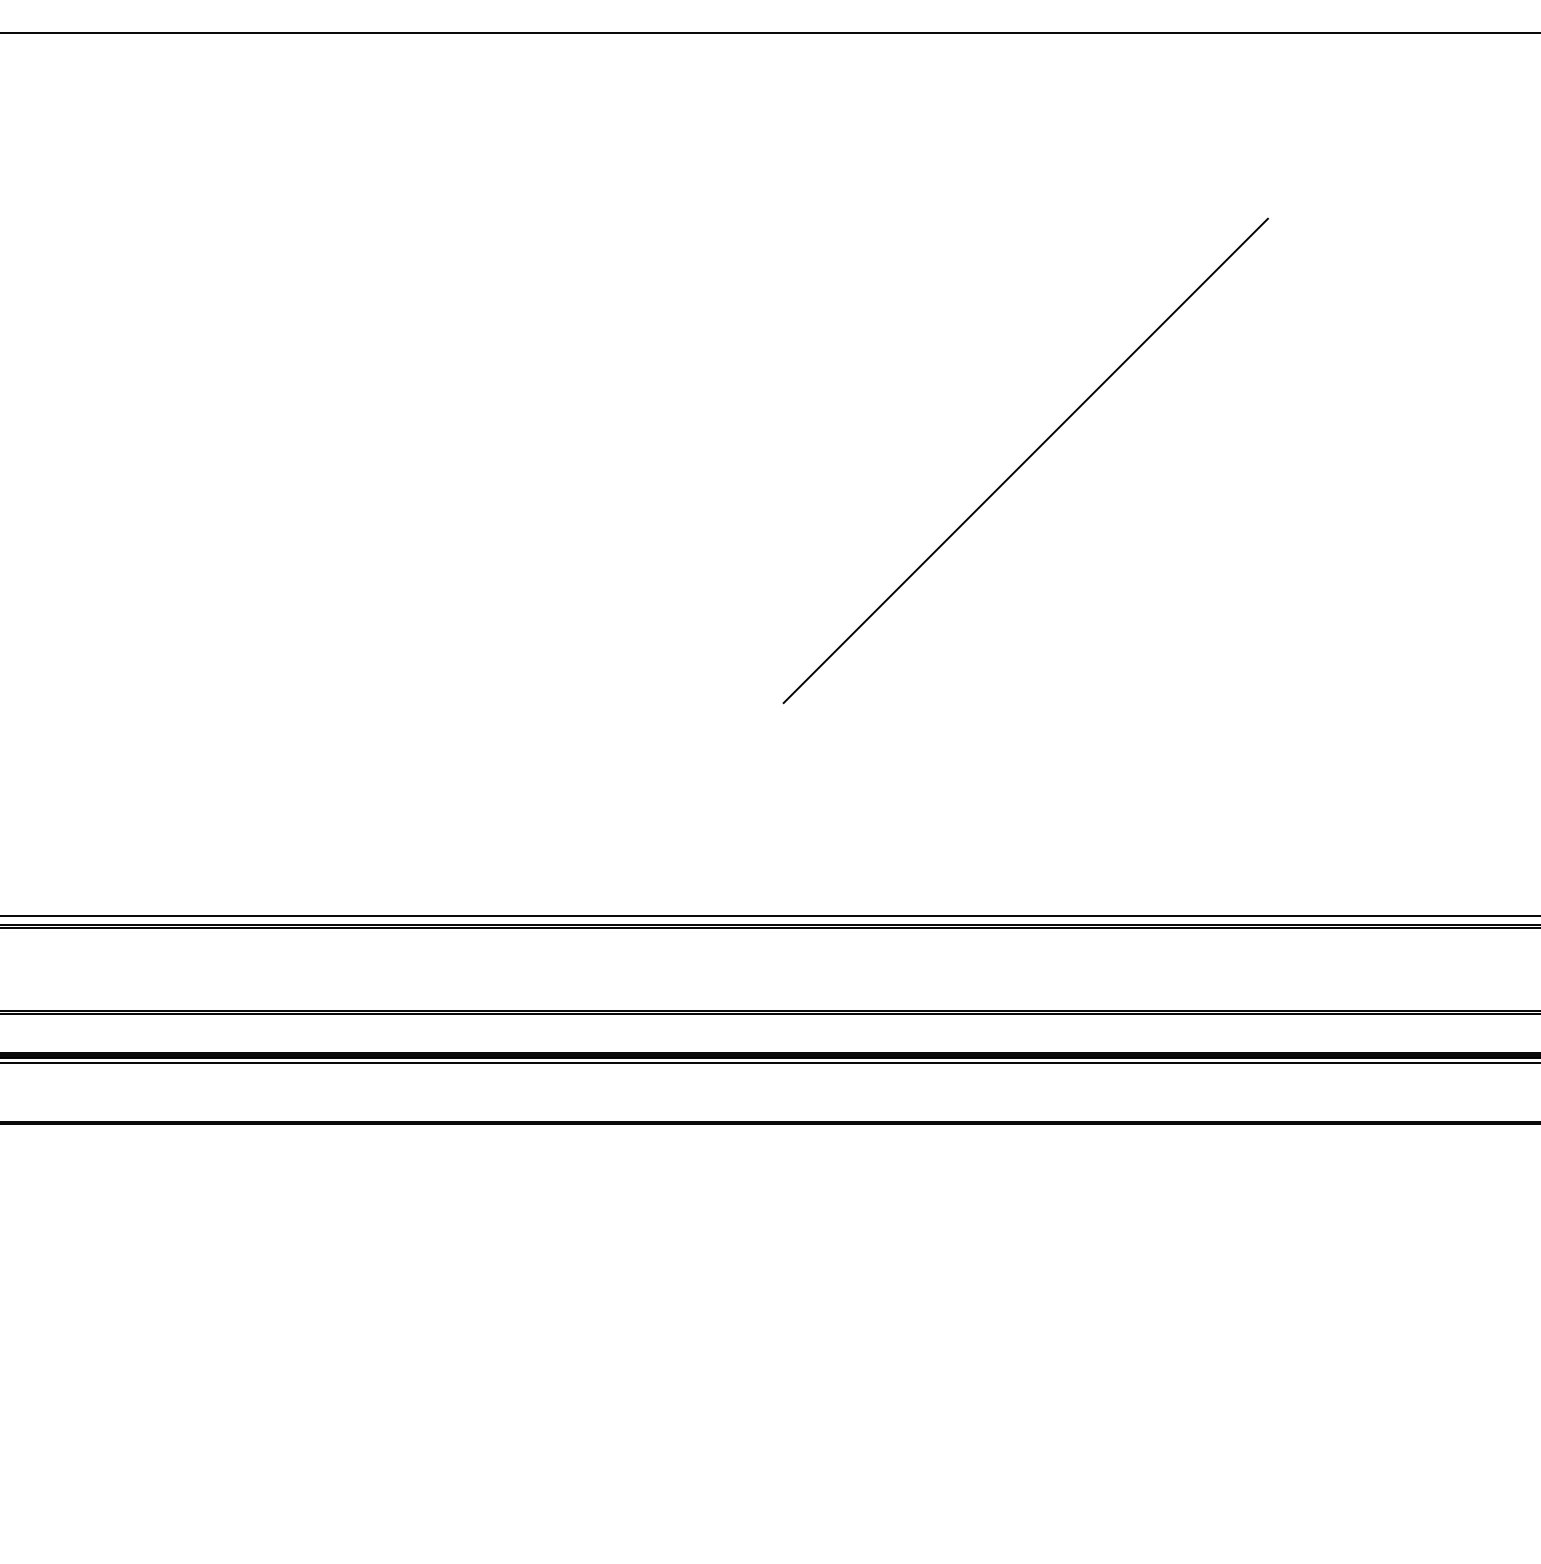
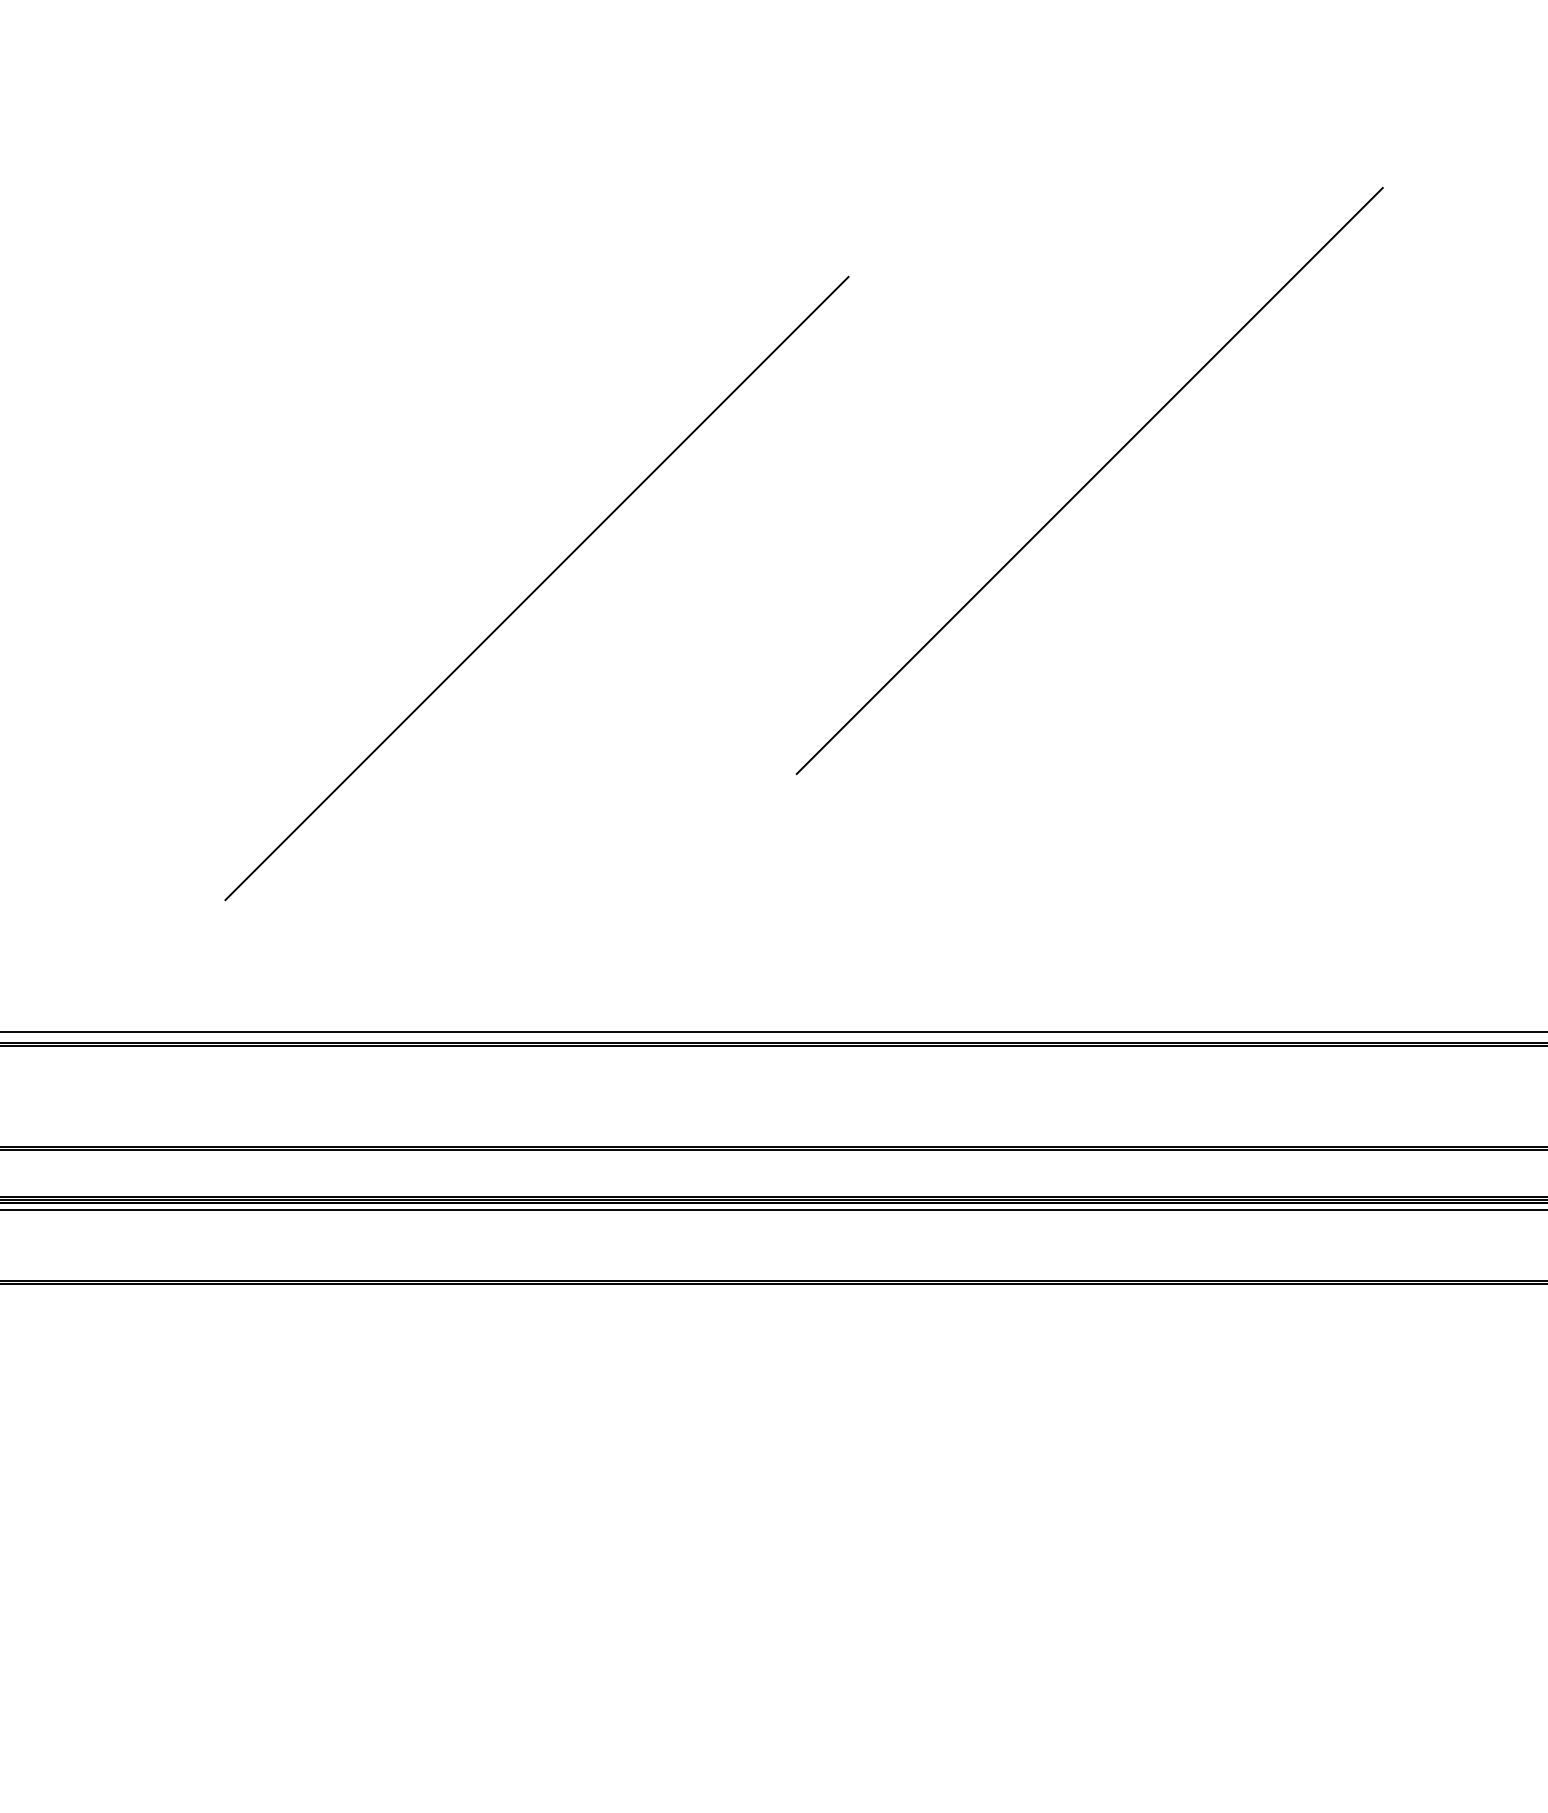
line: (568, 549) -> (536, 588), added

